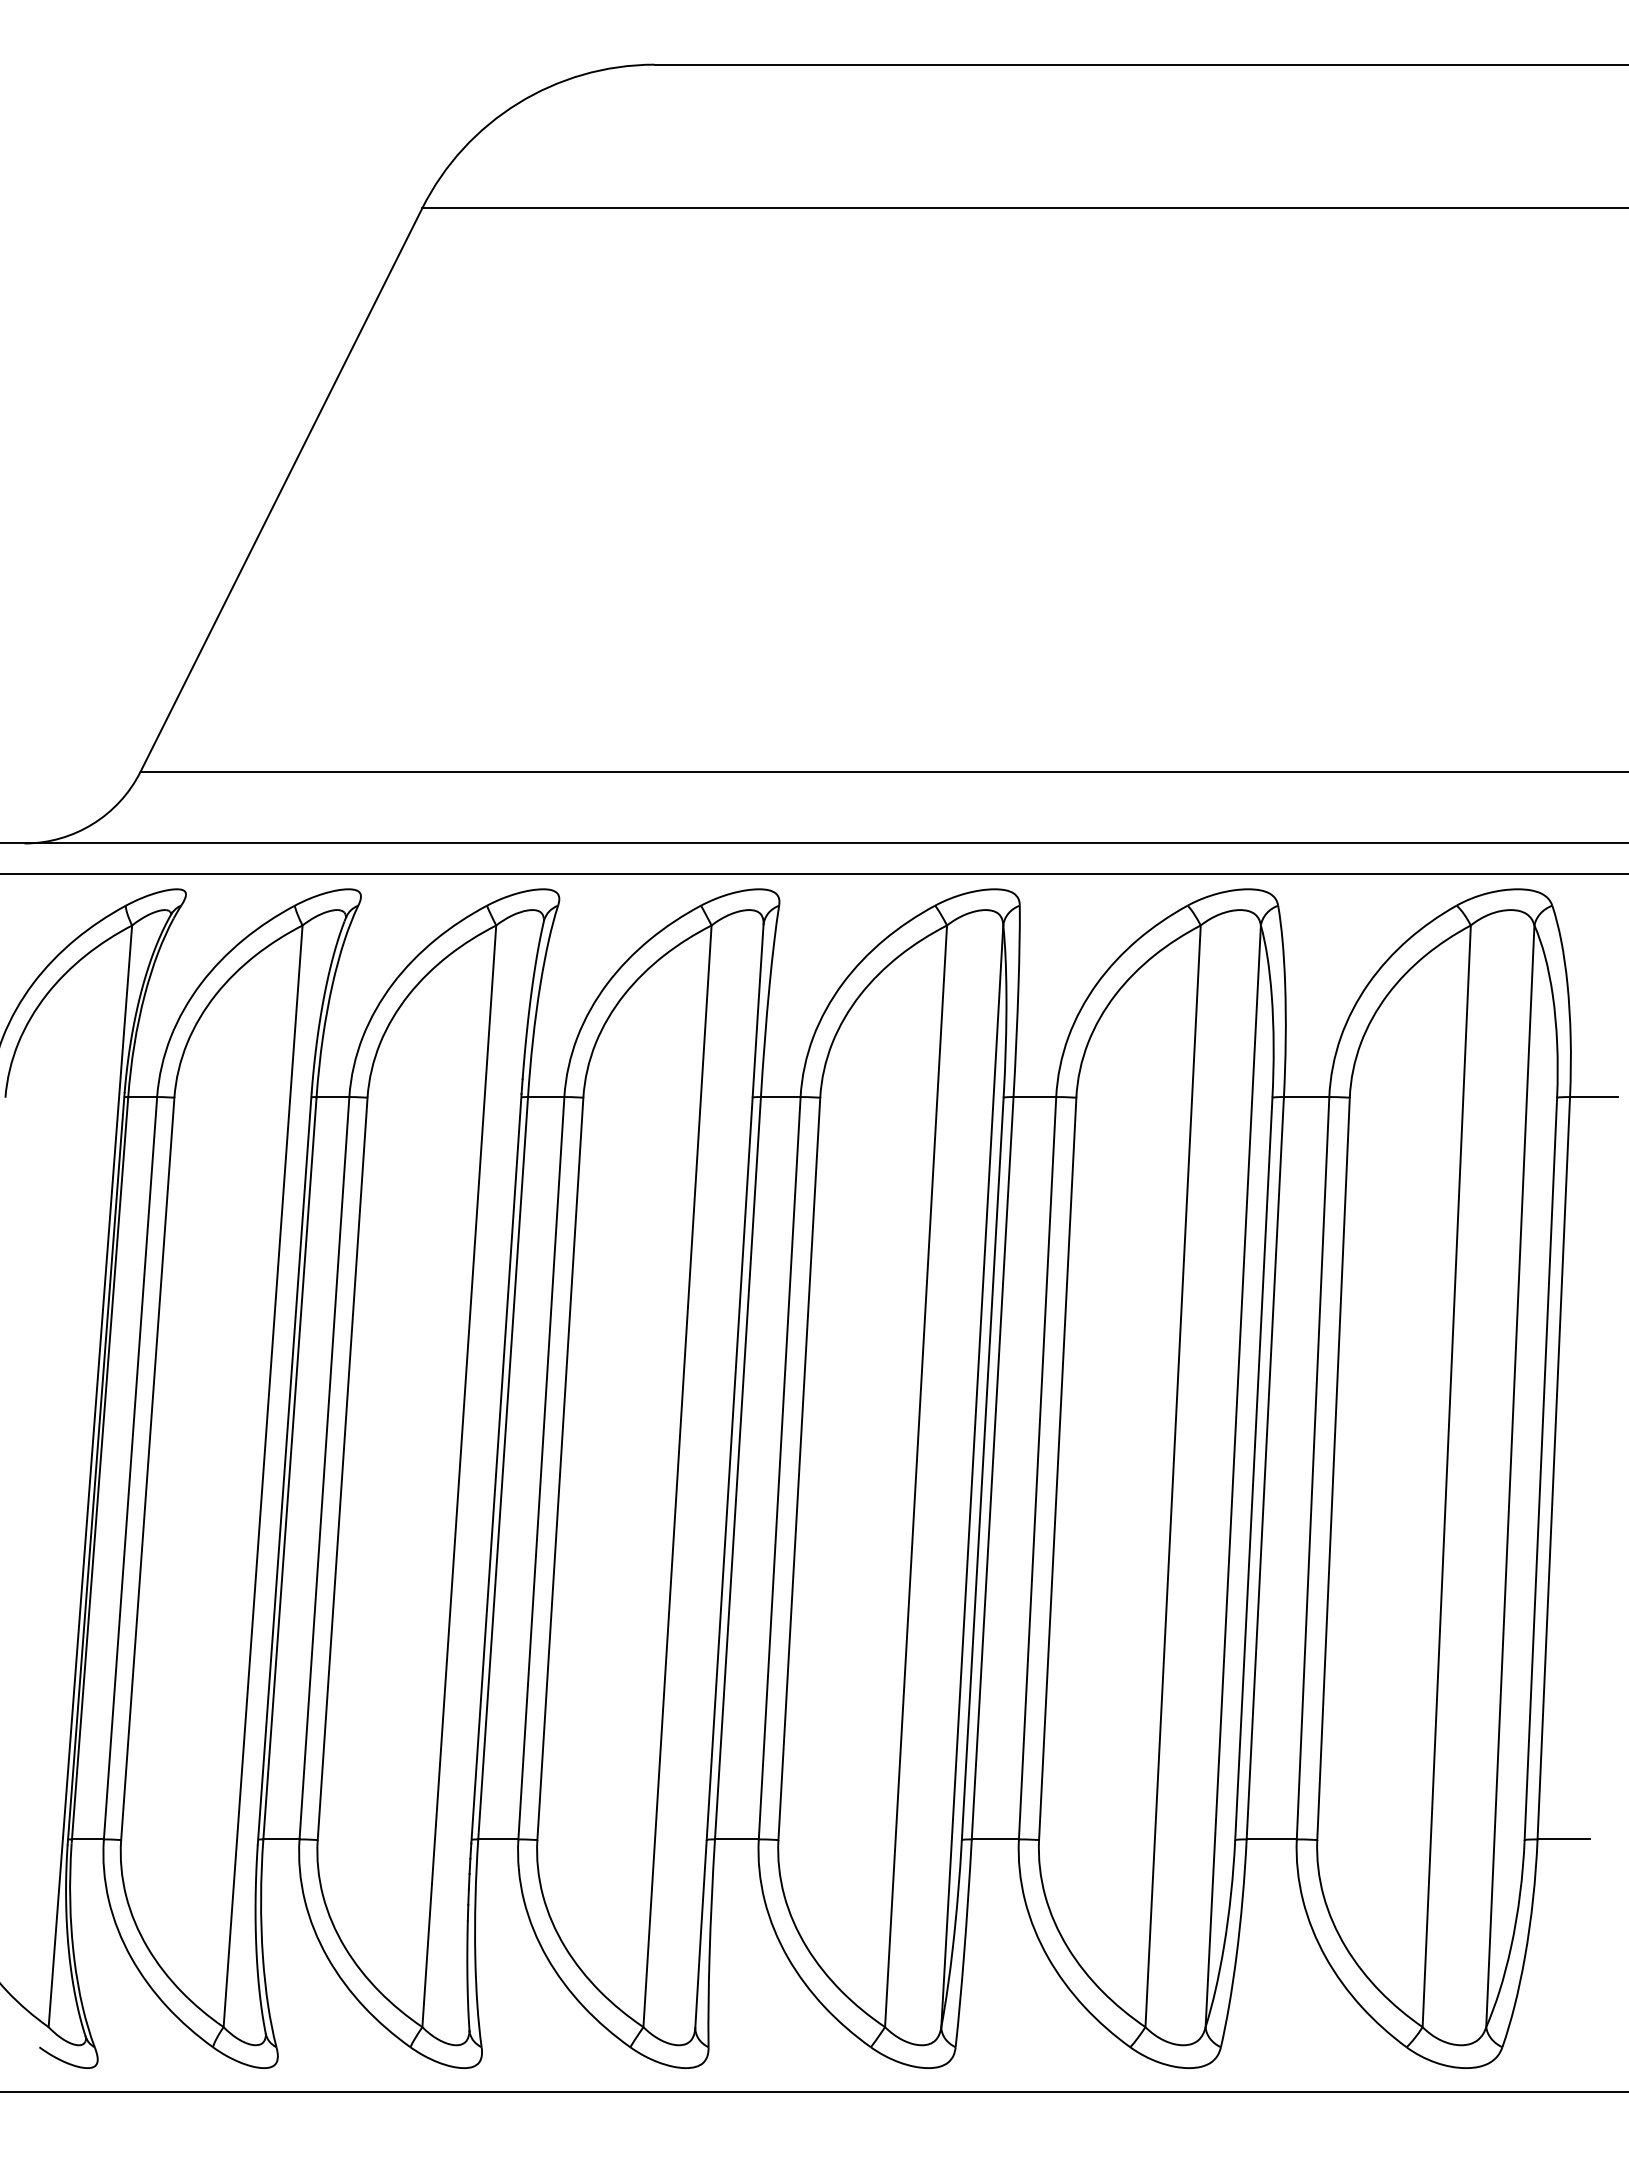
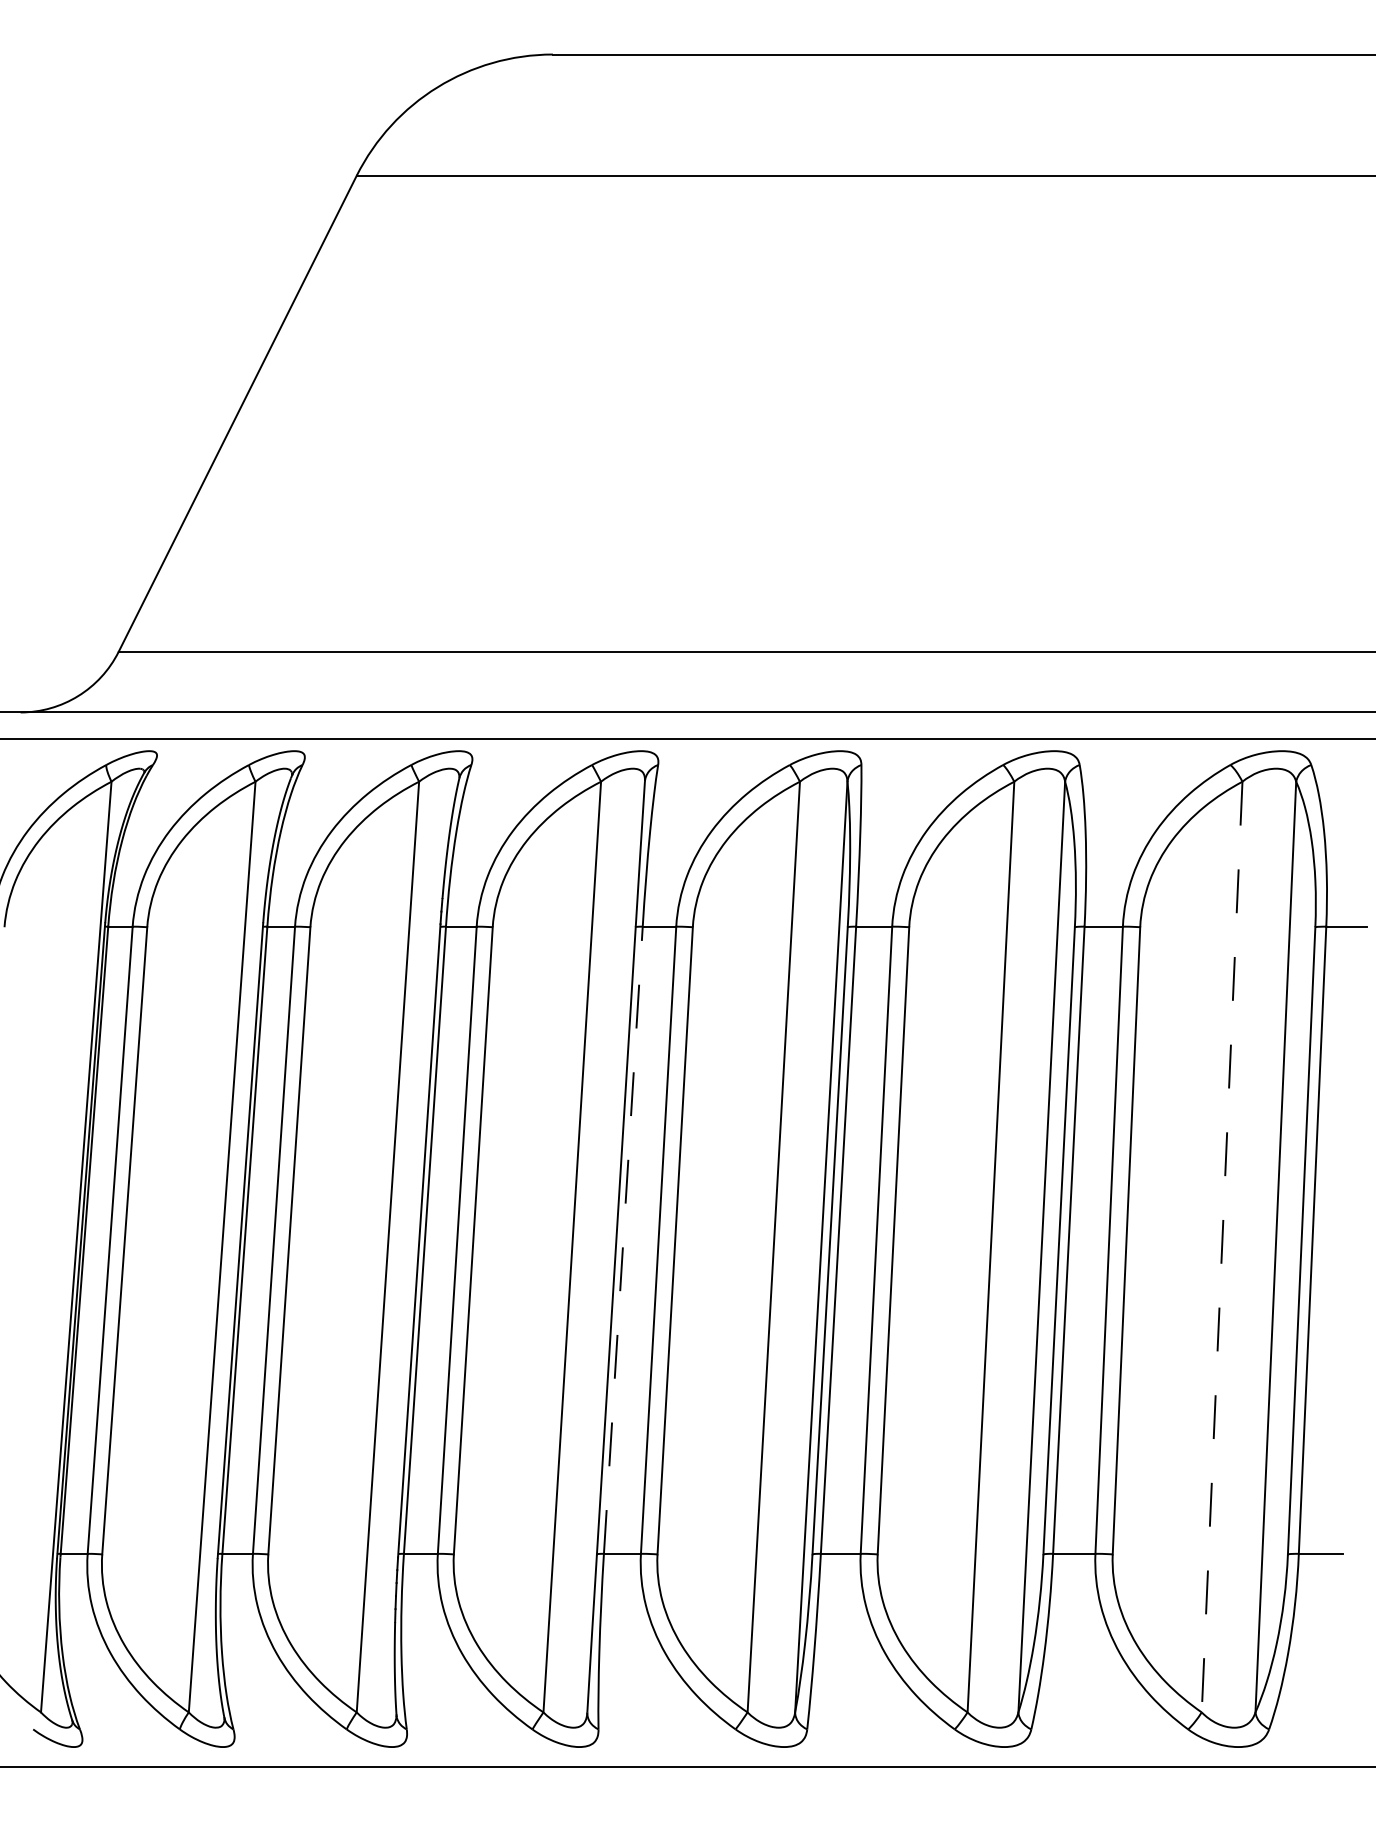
line: (737, 1468) -> (622, 1240), solid -> dashed
line: (1446, 1476) -> (1221, 1247), solid -> dashed

